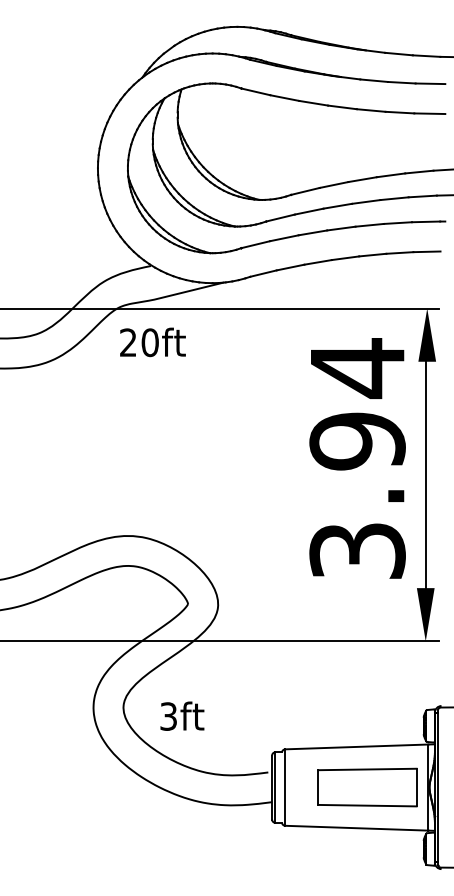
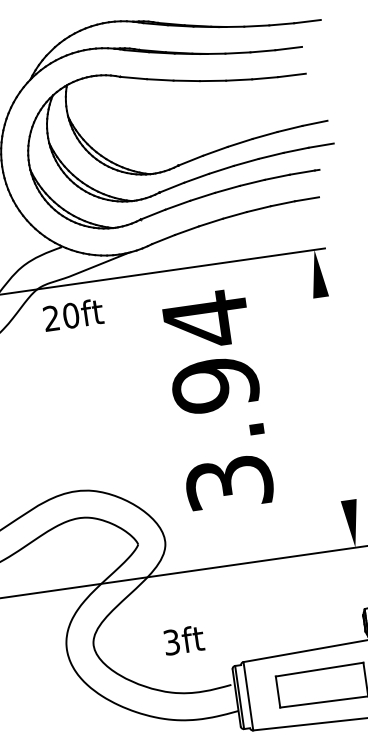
text: (357, 458) -> (217, 400), moved
line: (425, 474) -> (333, 398), removed
text: (182, 715) -> (184, 639), moved

